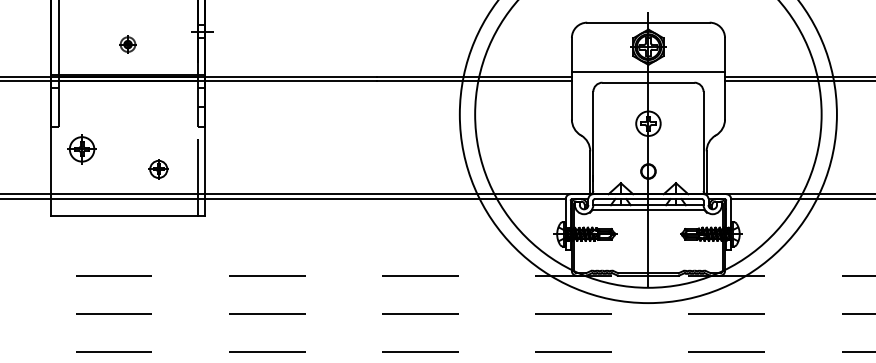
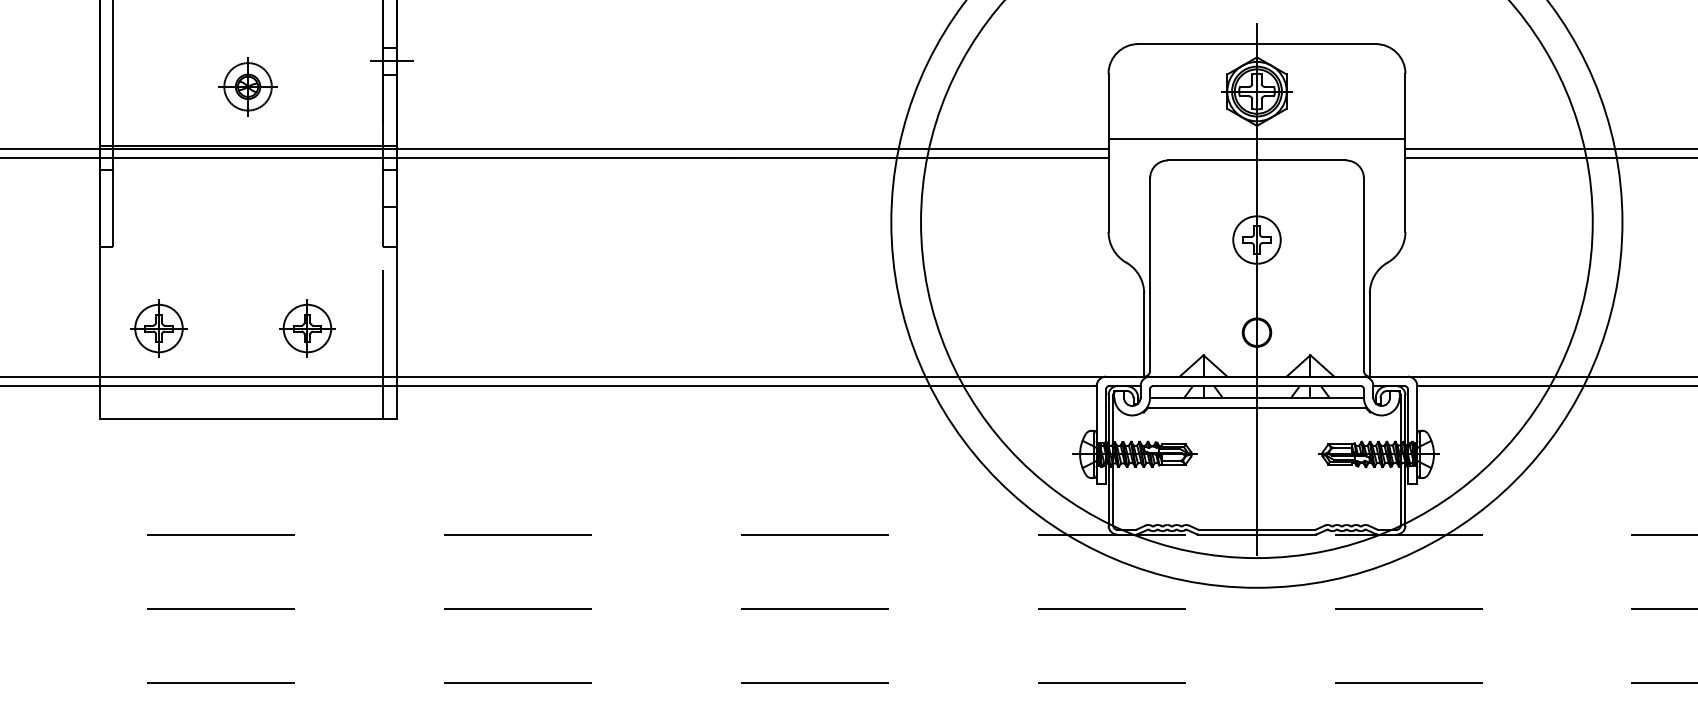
part: (127, 44) -> (247, 86), size x1.67
part: (81, 149) -> (157, 328), moved
part: (158, 169) -> (307, 328), size x1.43

